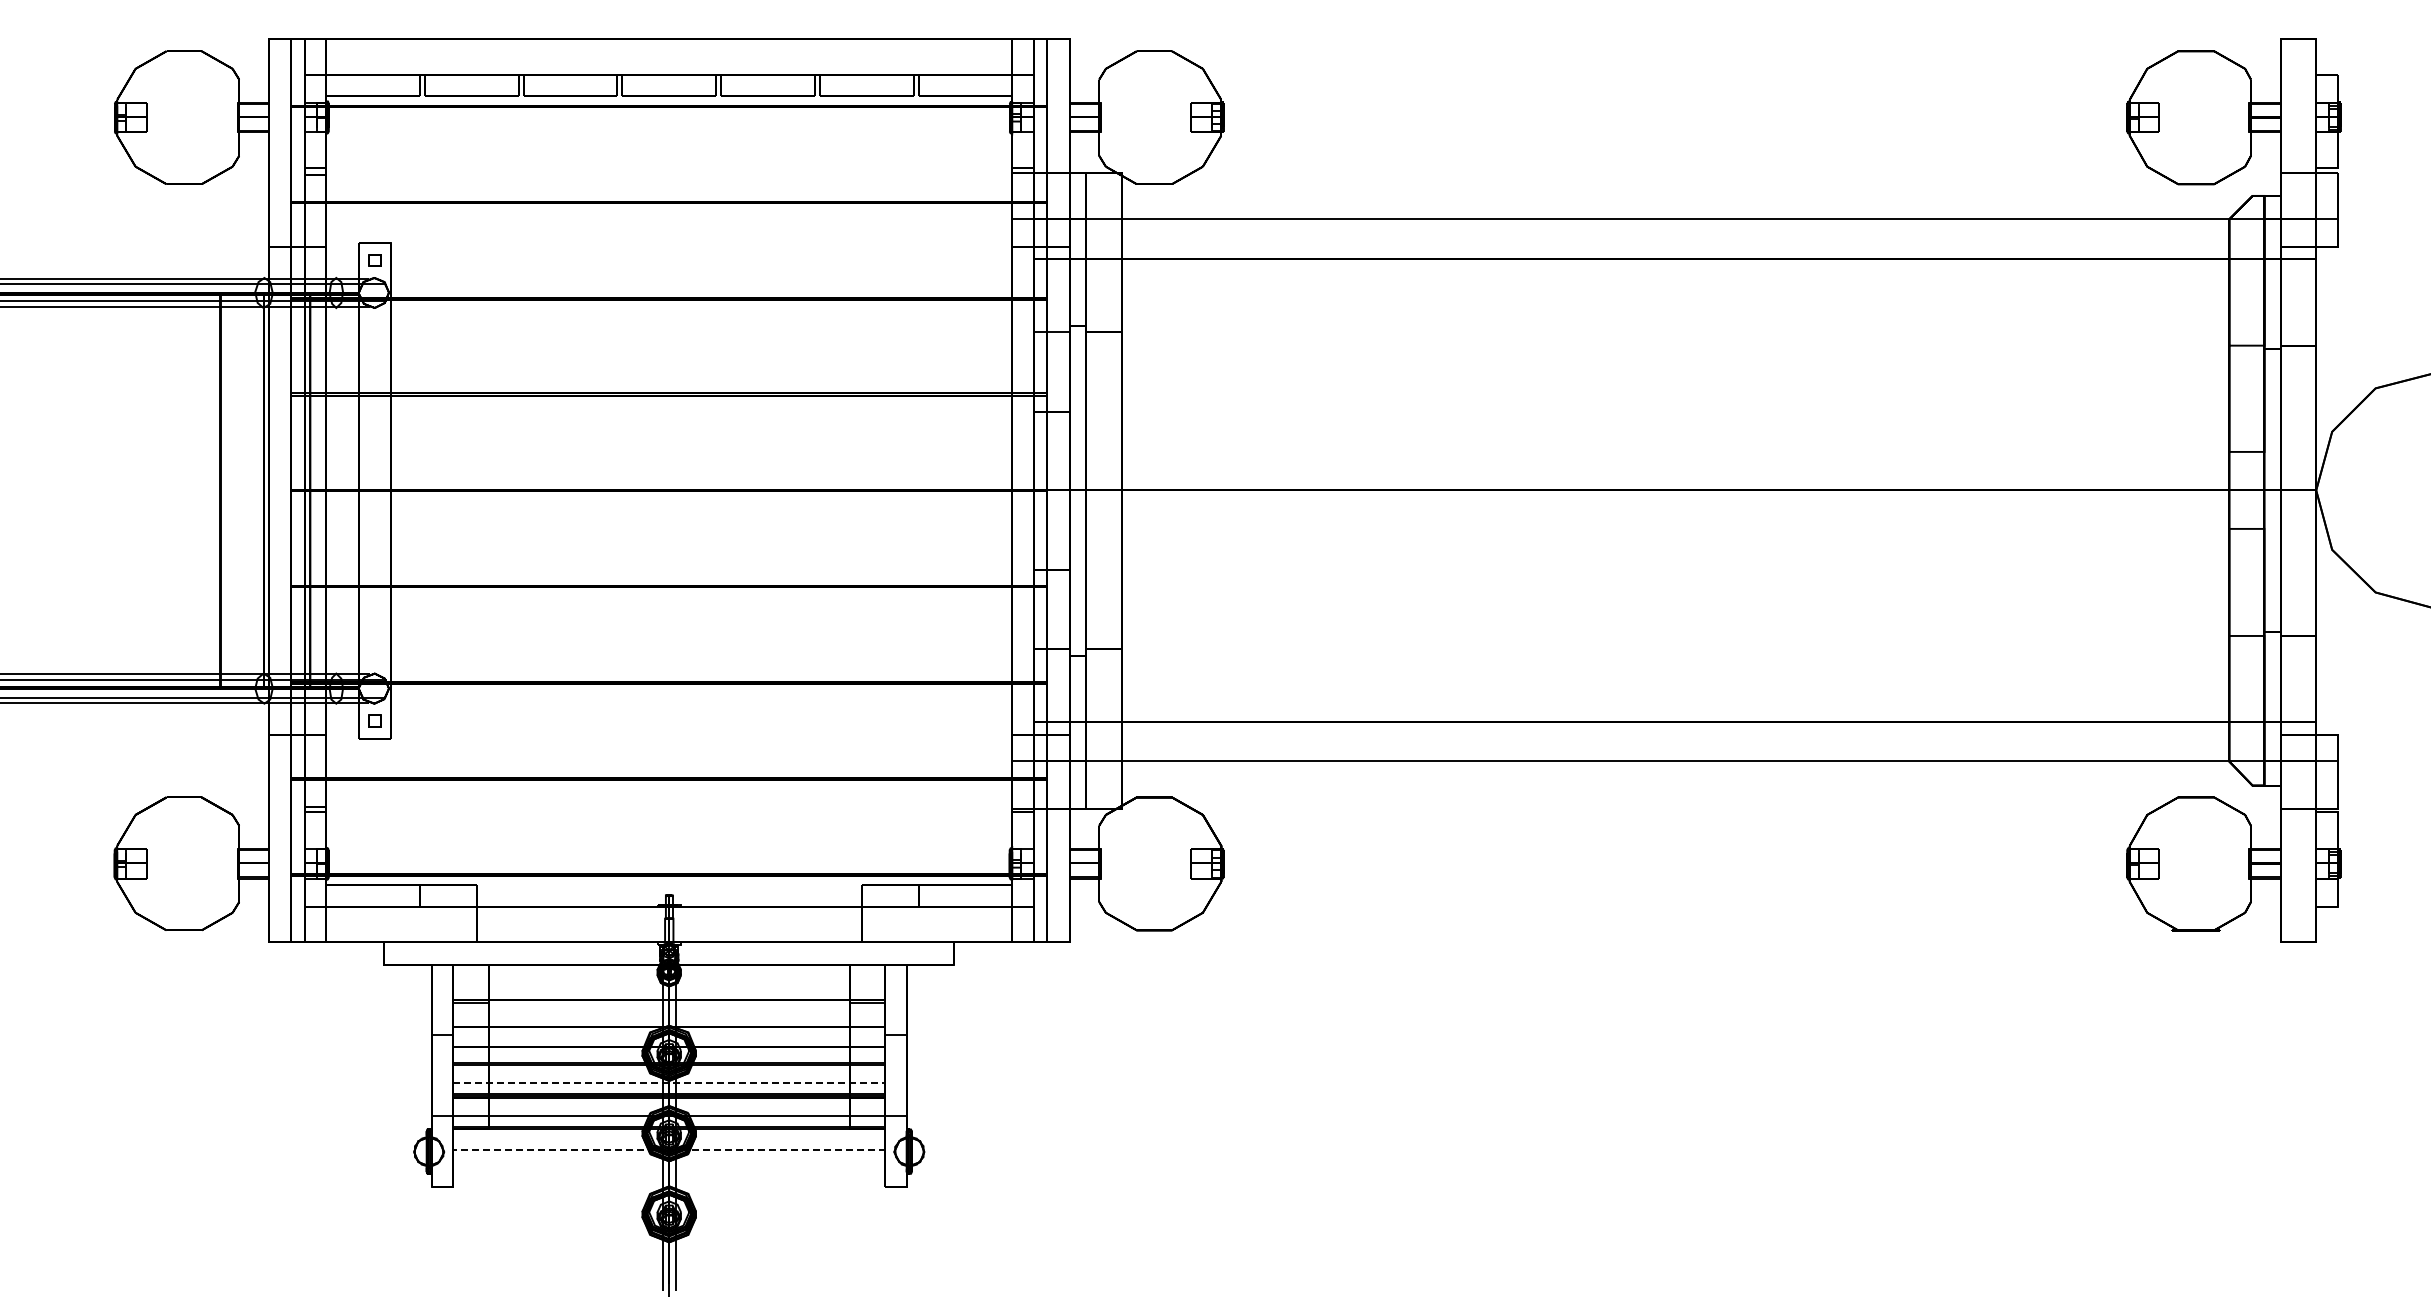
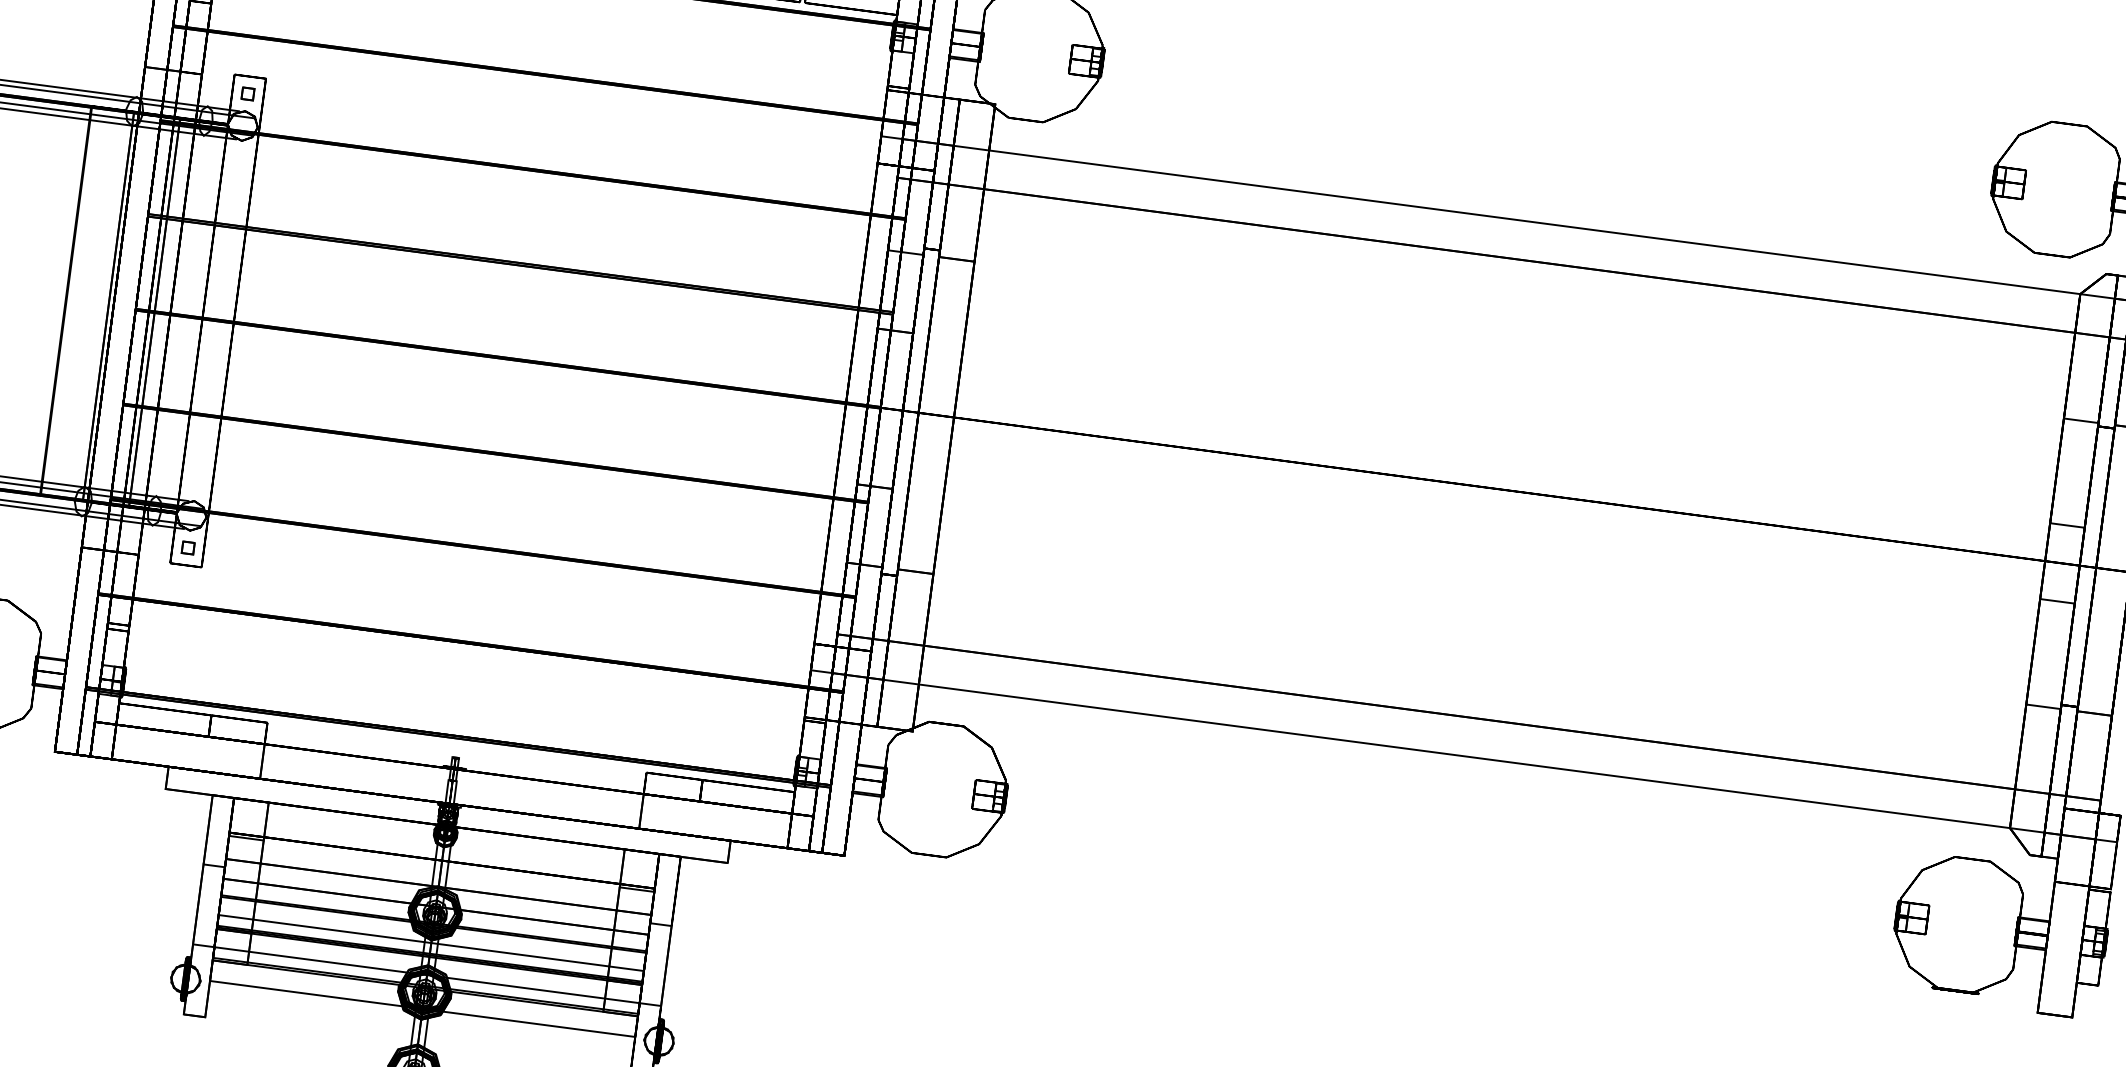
line: (677, 1083) -> (439, 944), dashed -> solid
line: (676, 1150) -> (429, 1010), dashed -> solid

